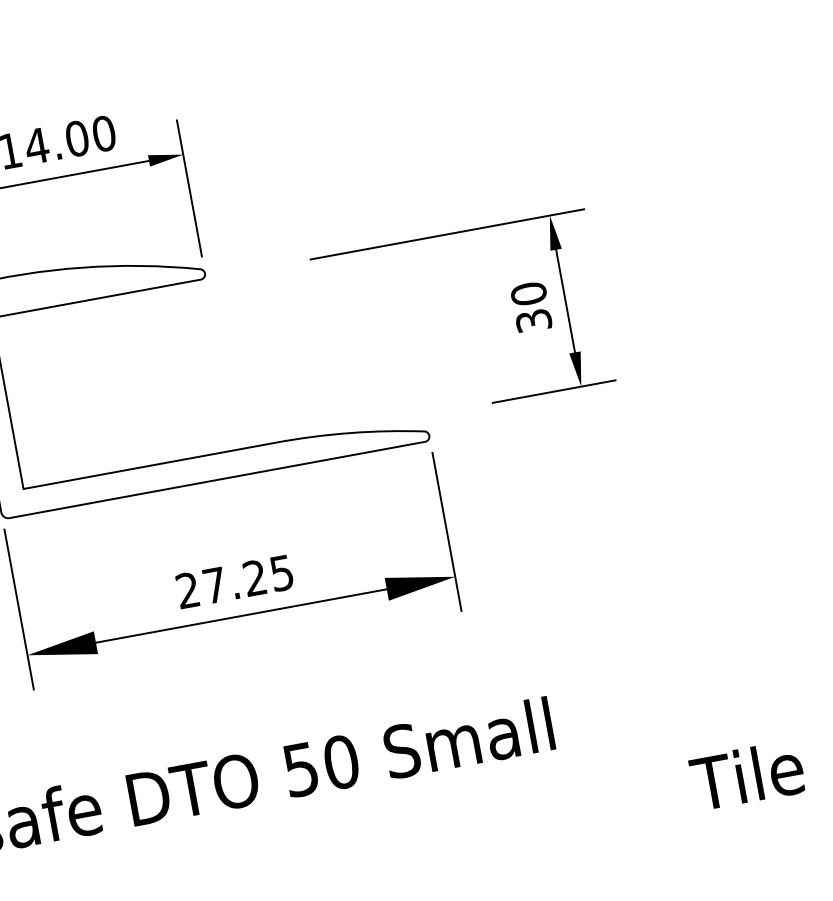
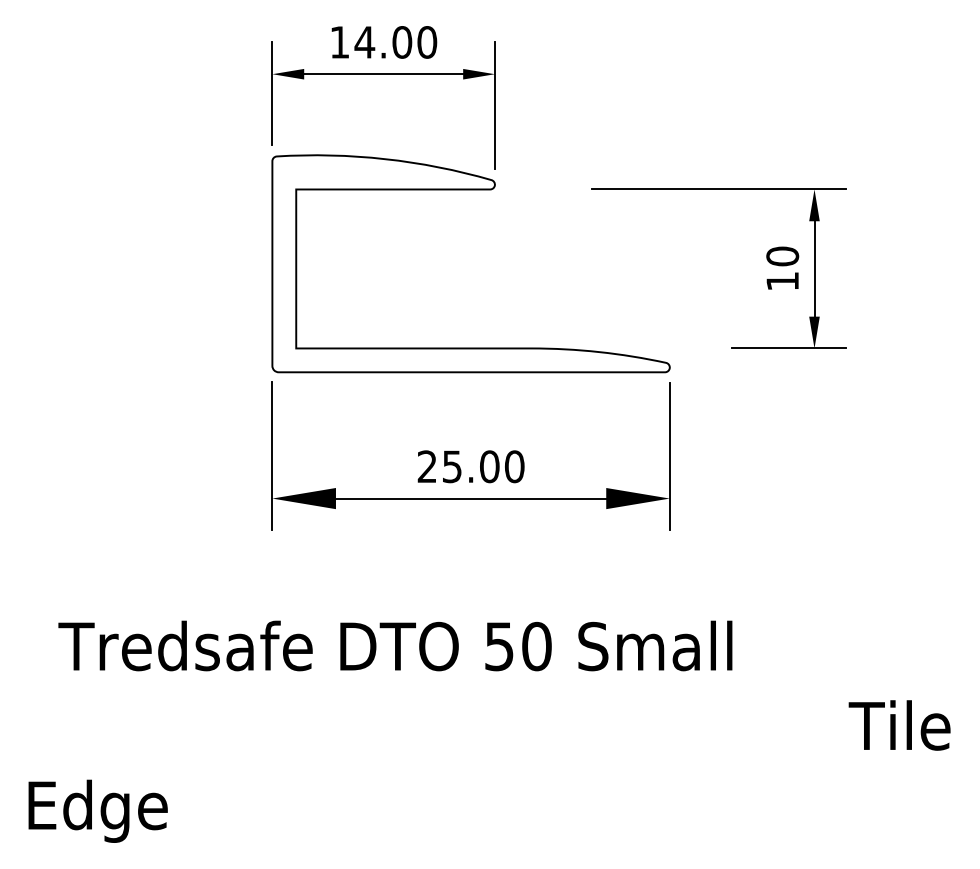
text: (533, 320) -> (782, 281), 30 -> 10
text: (248, 579) -> (483, 466), 27.25 -> 25.00

